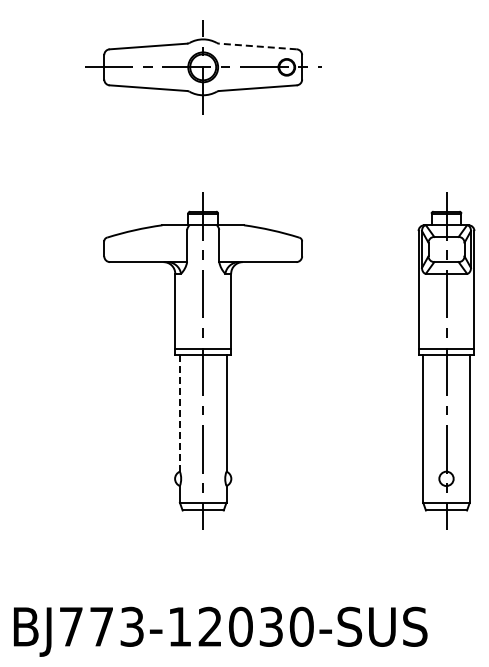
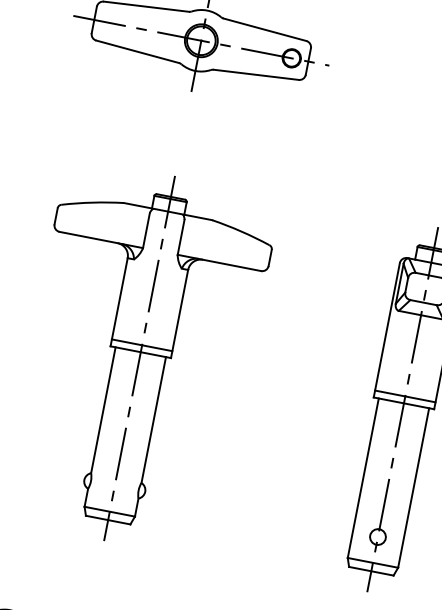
line: (257, 46) -> (264, 29), dashed -> solid
line: (179, 413) -> (102, 410), dashed -> solid

